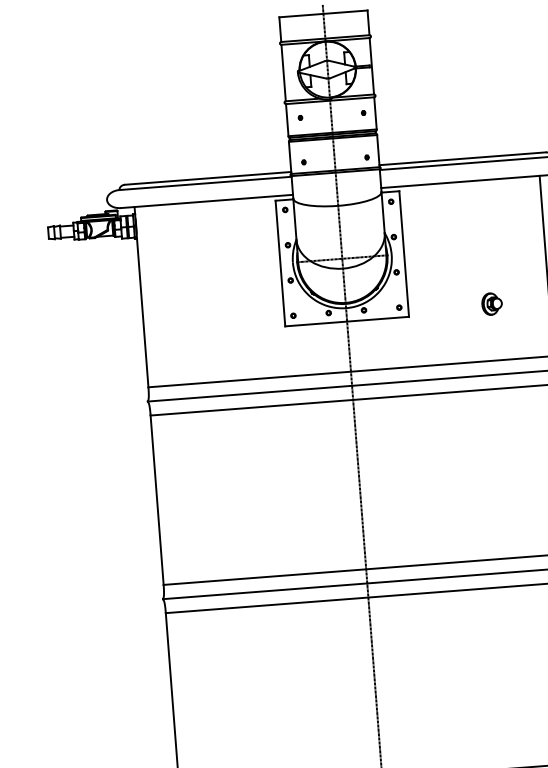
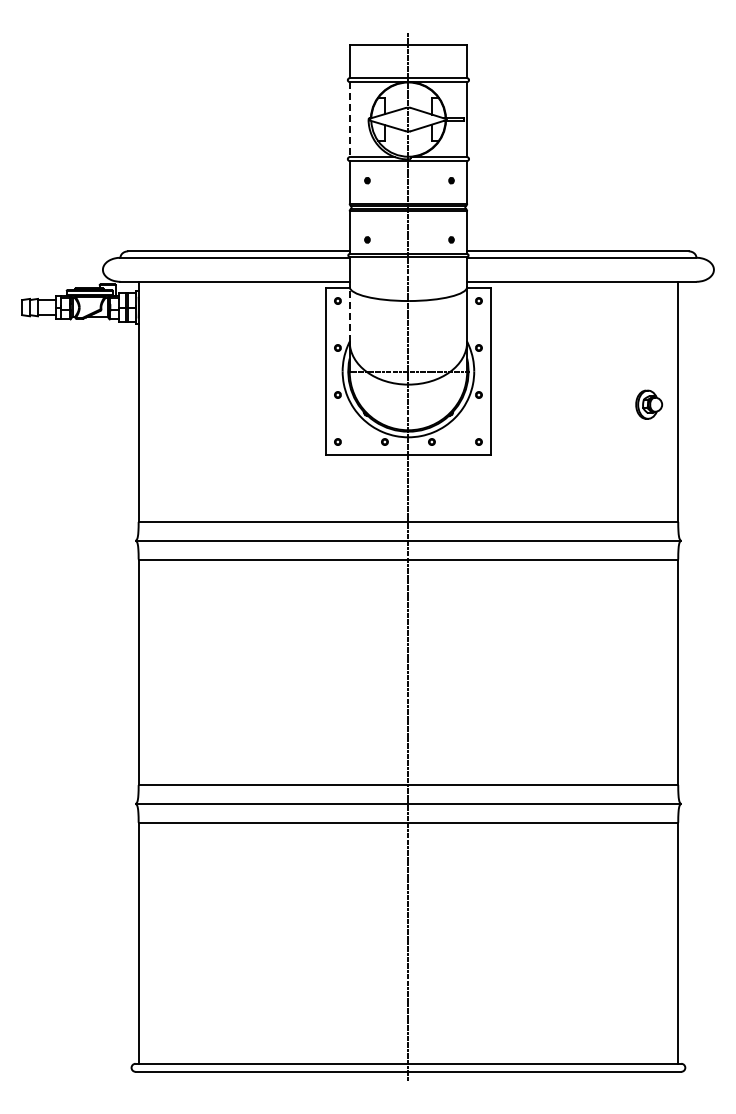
line: (283, 72) -> (349, 119), solid -> dashed
line: (294, 218) -> (349, 313), solid -> dashed
part: (492, 303) -> (649, 404), moved

